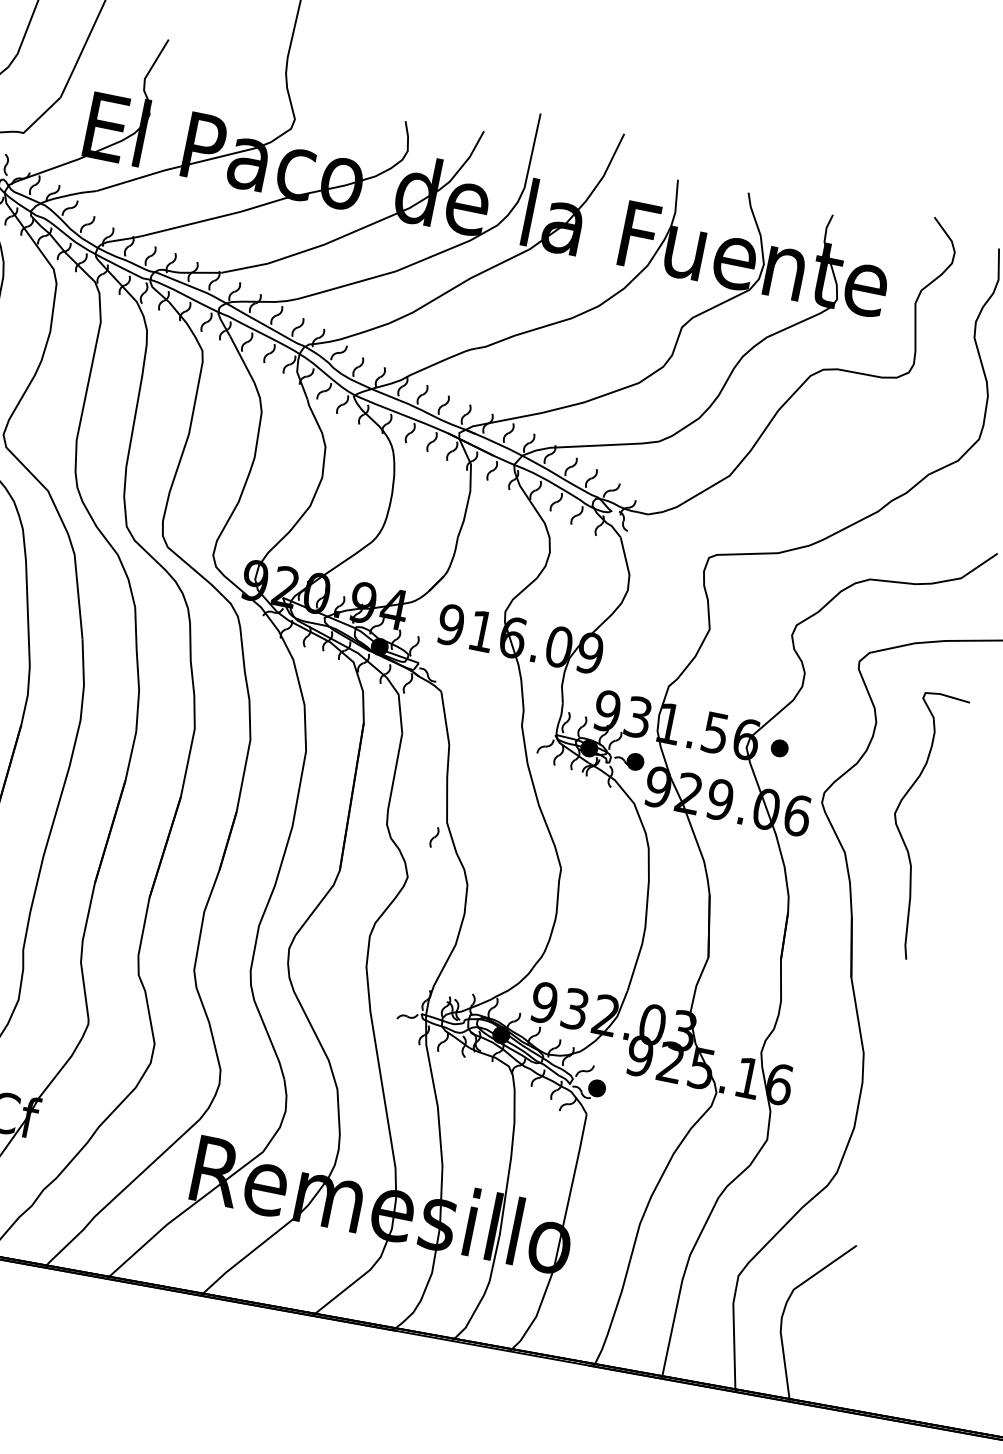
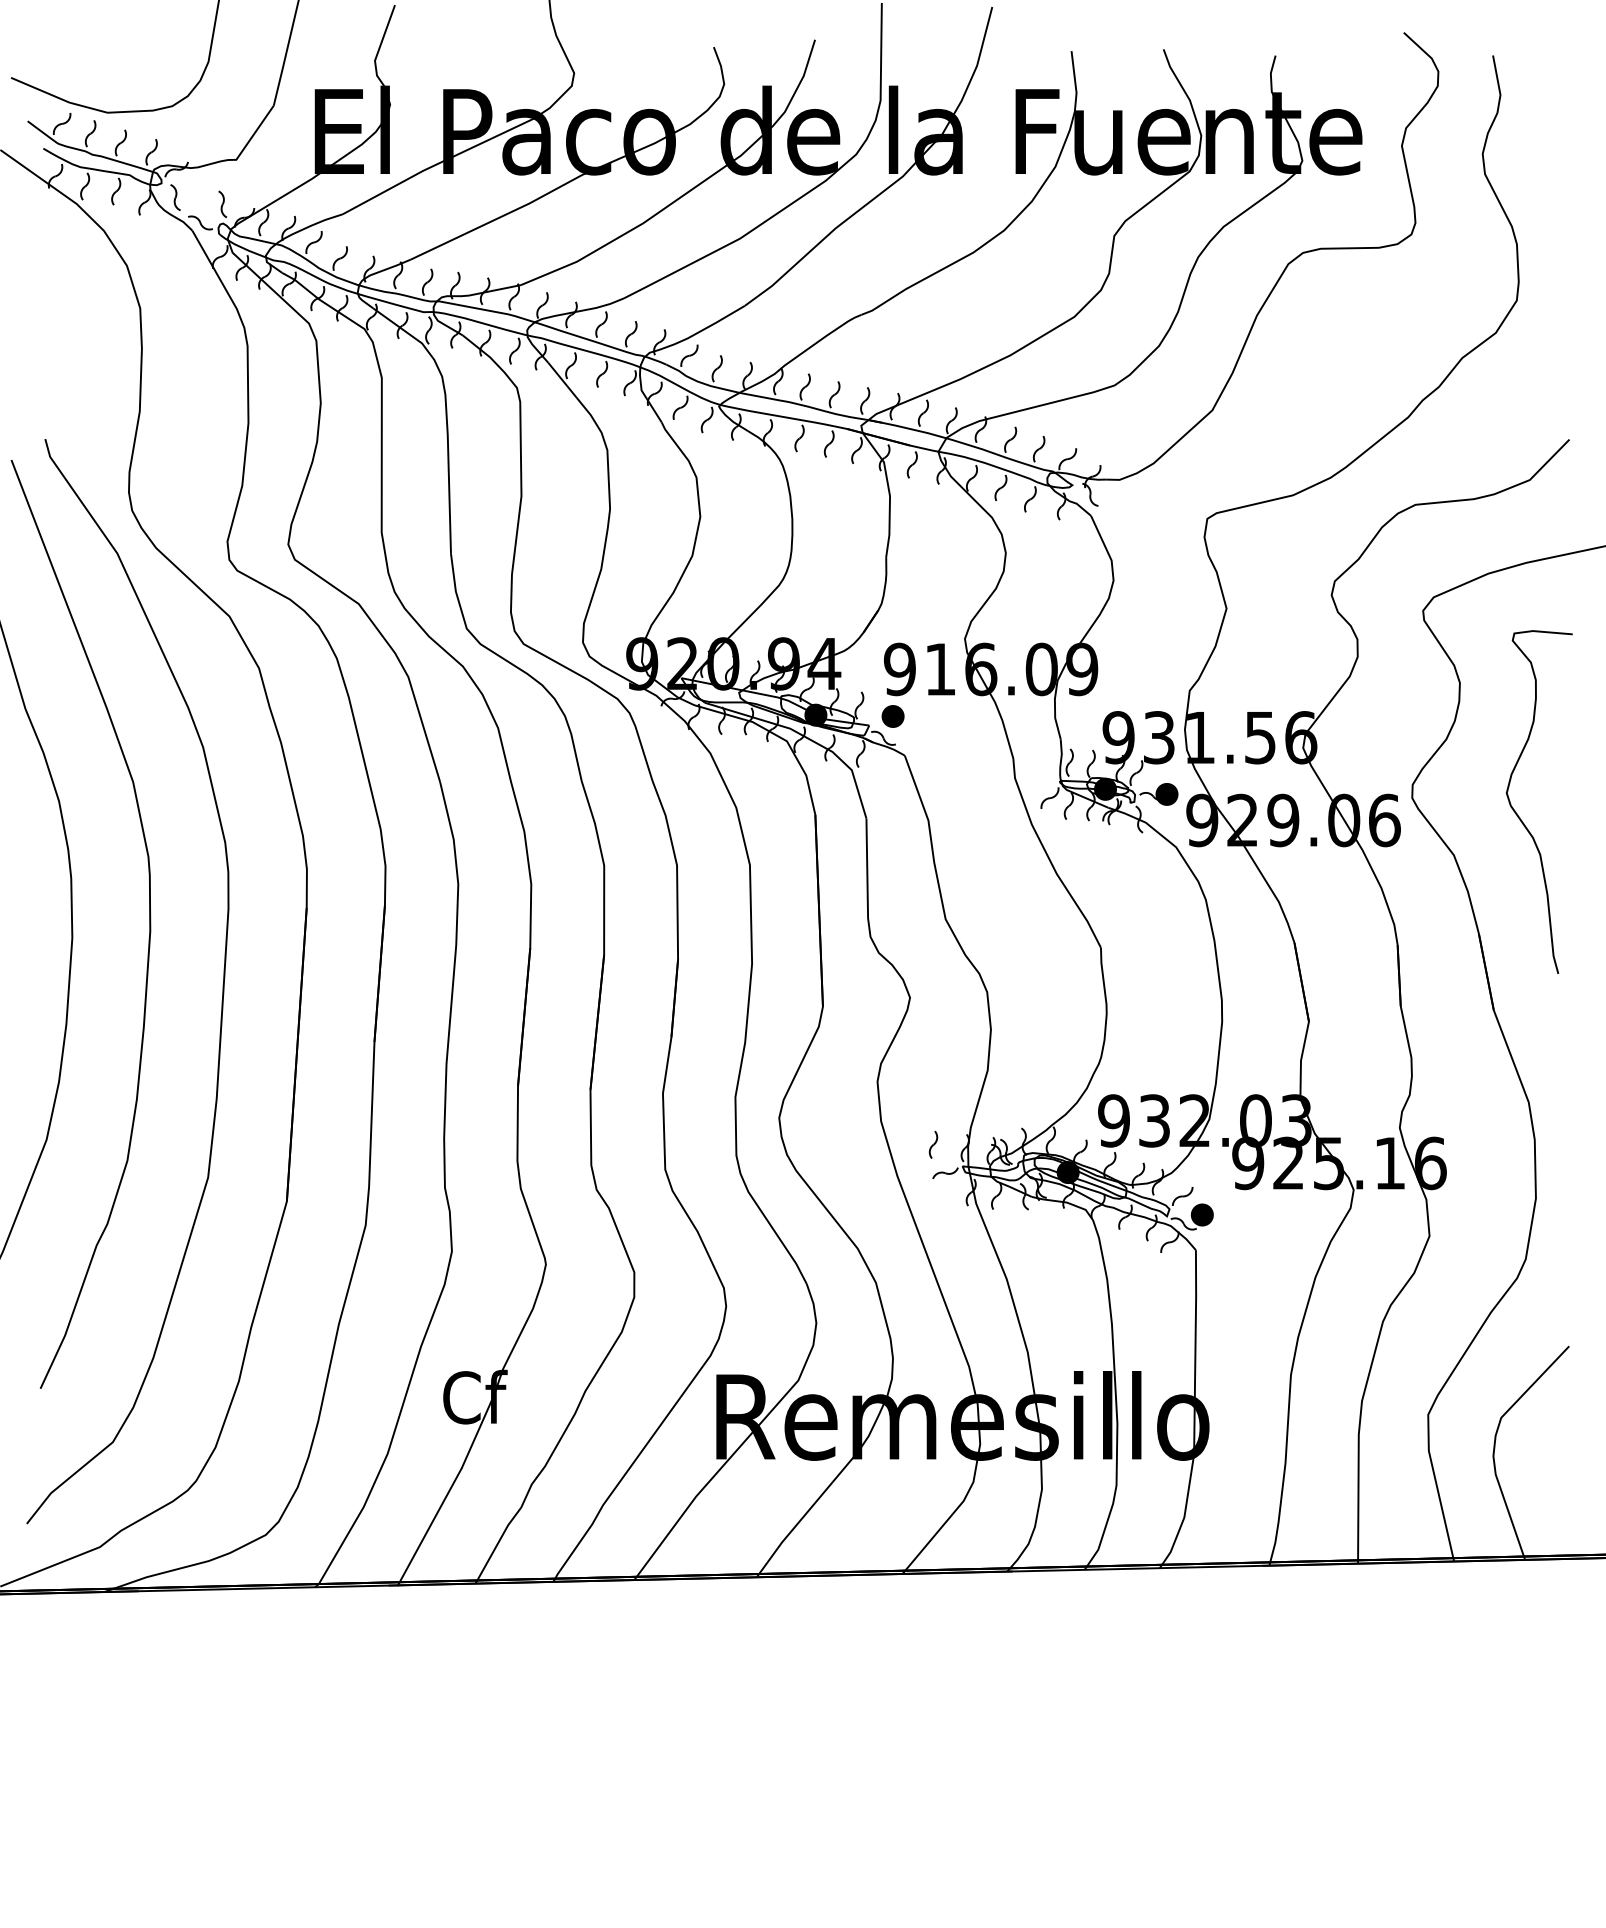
part: (779, 748) -> (892, 716), moved
part: (434, 837) -> (933, 1144), moved

